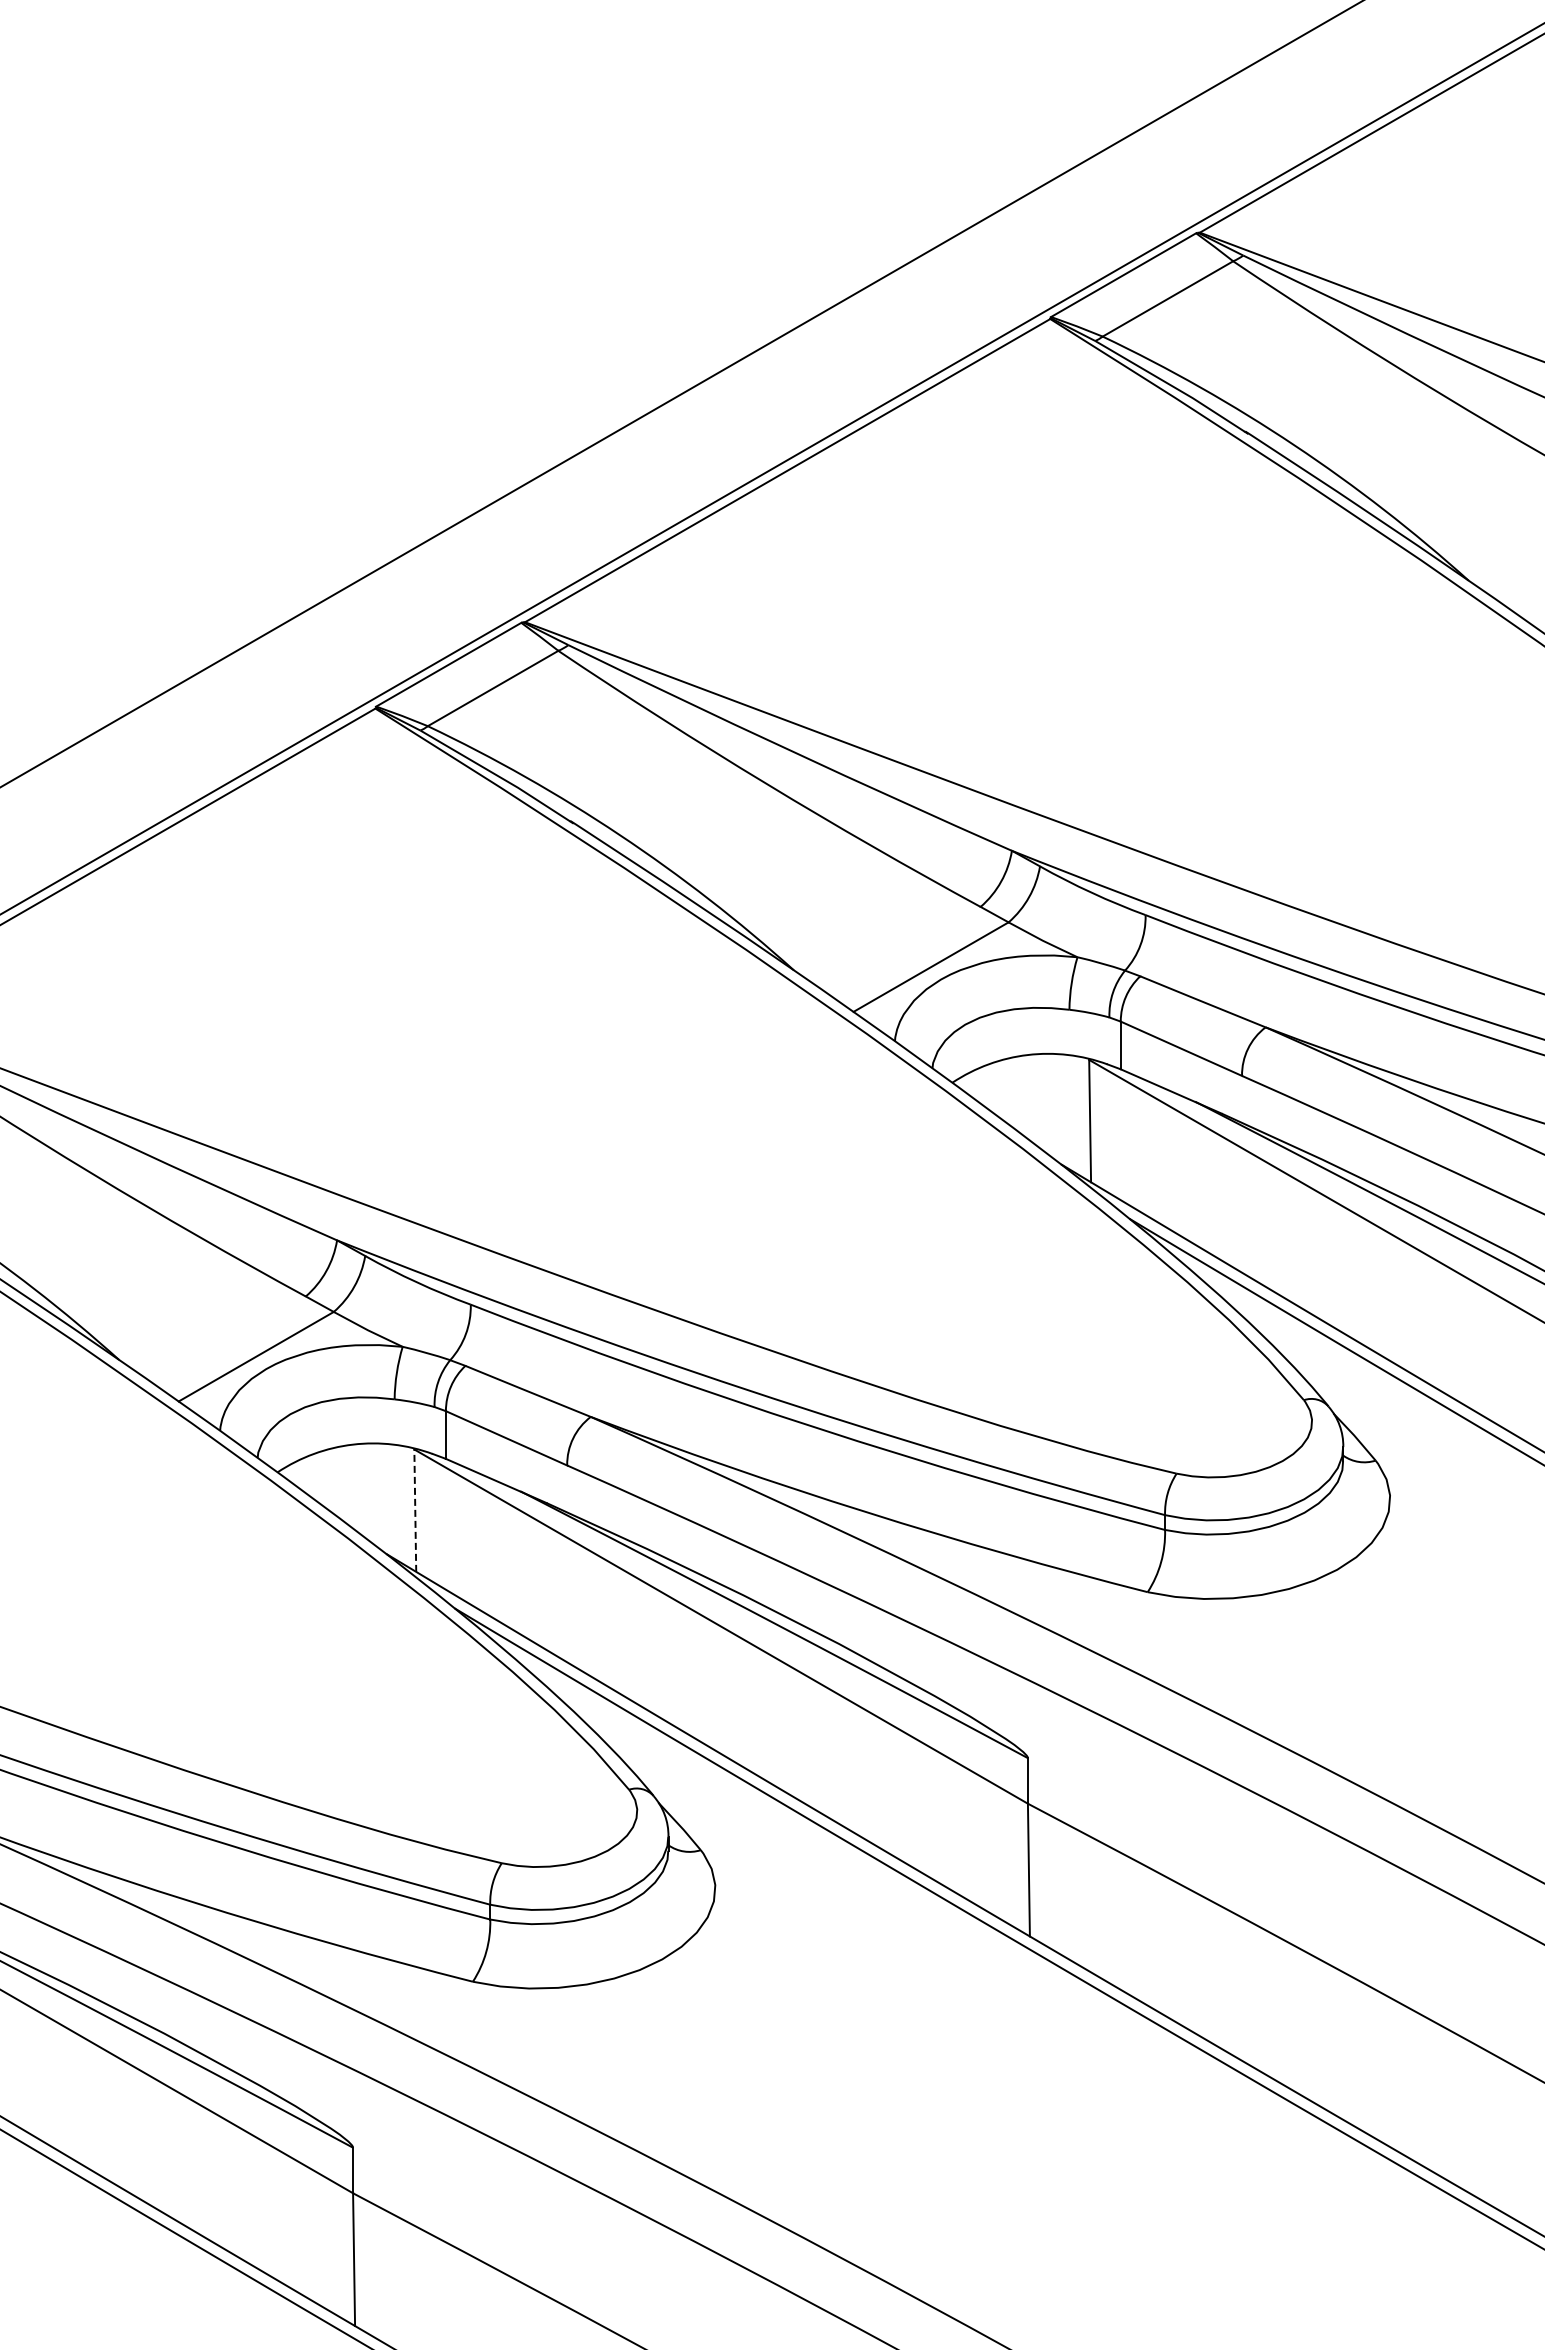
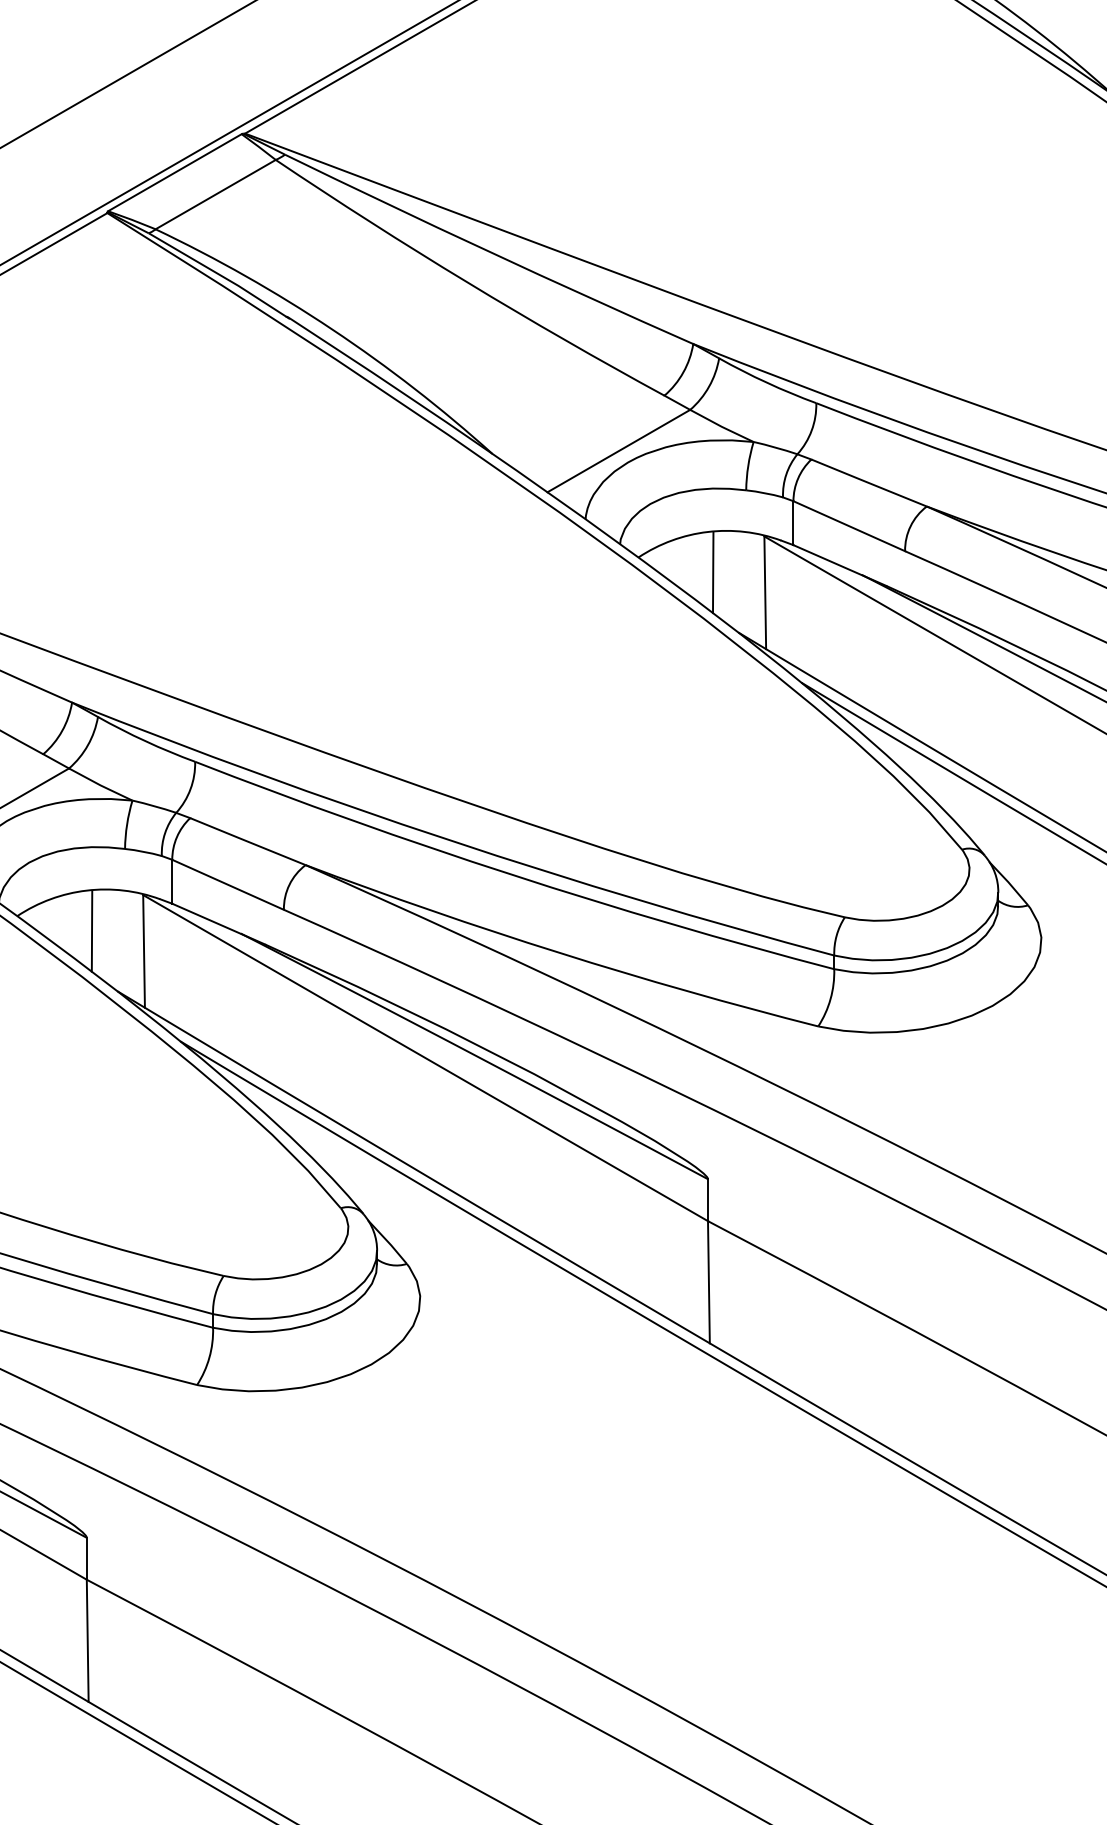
line: (1033, 1099) -> (713, 572), added
line: (358, 1488) -> (91, 931), added
line: (415, 1510) -> (144, 951), dashed -> solid

